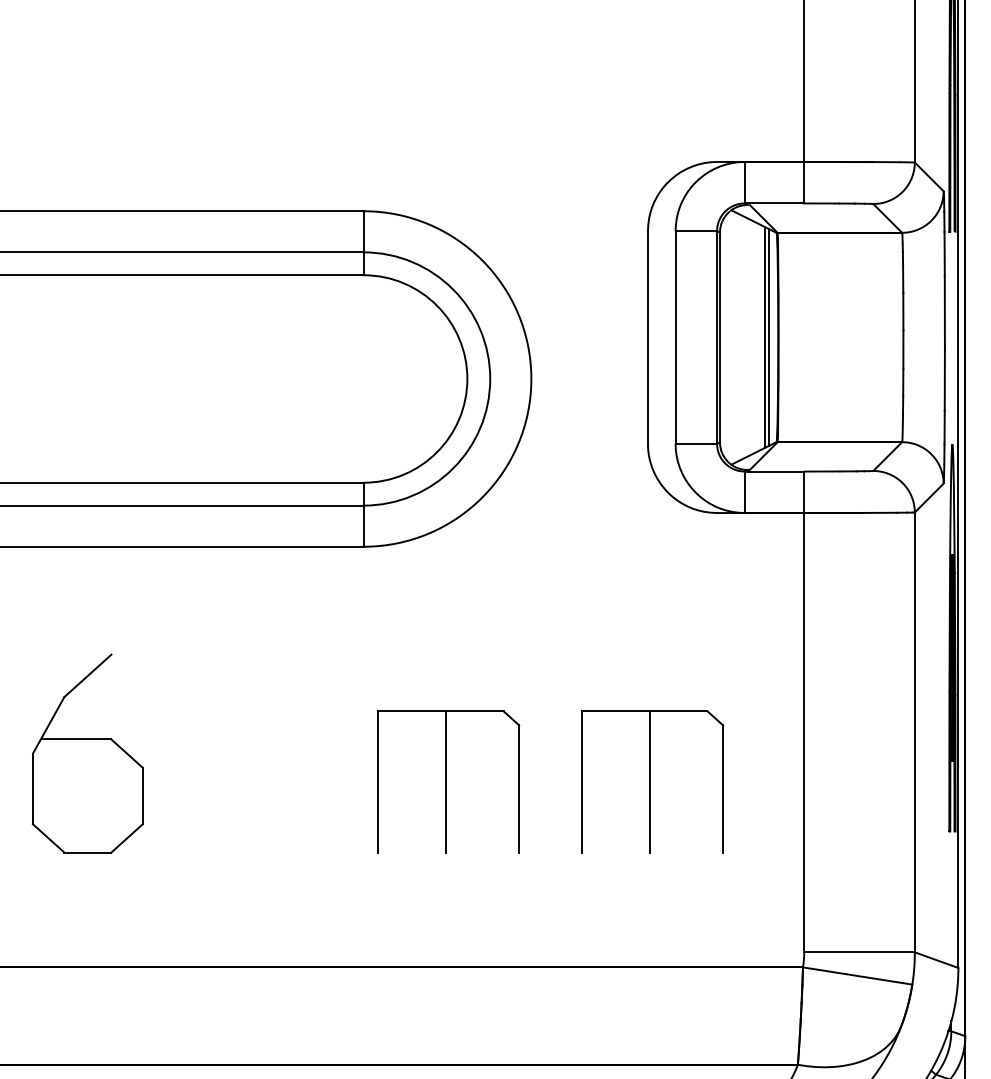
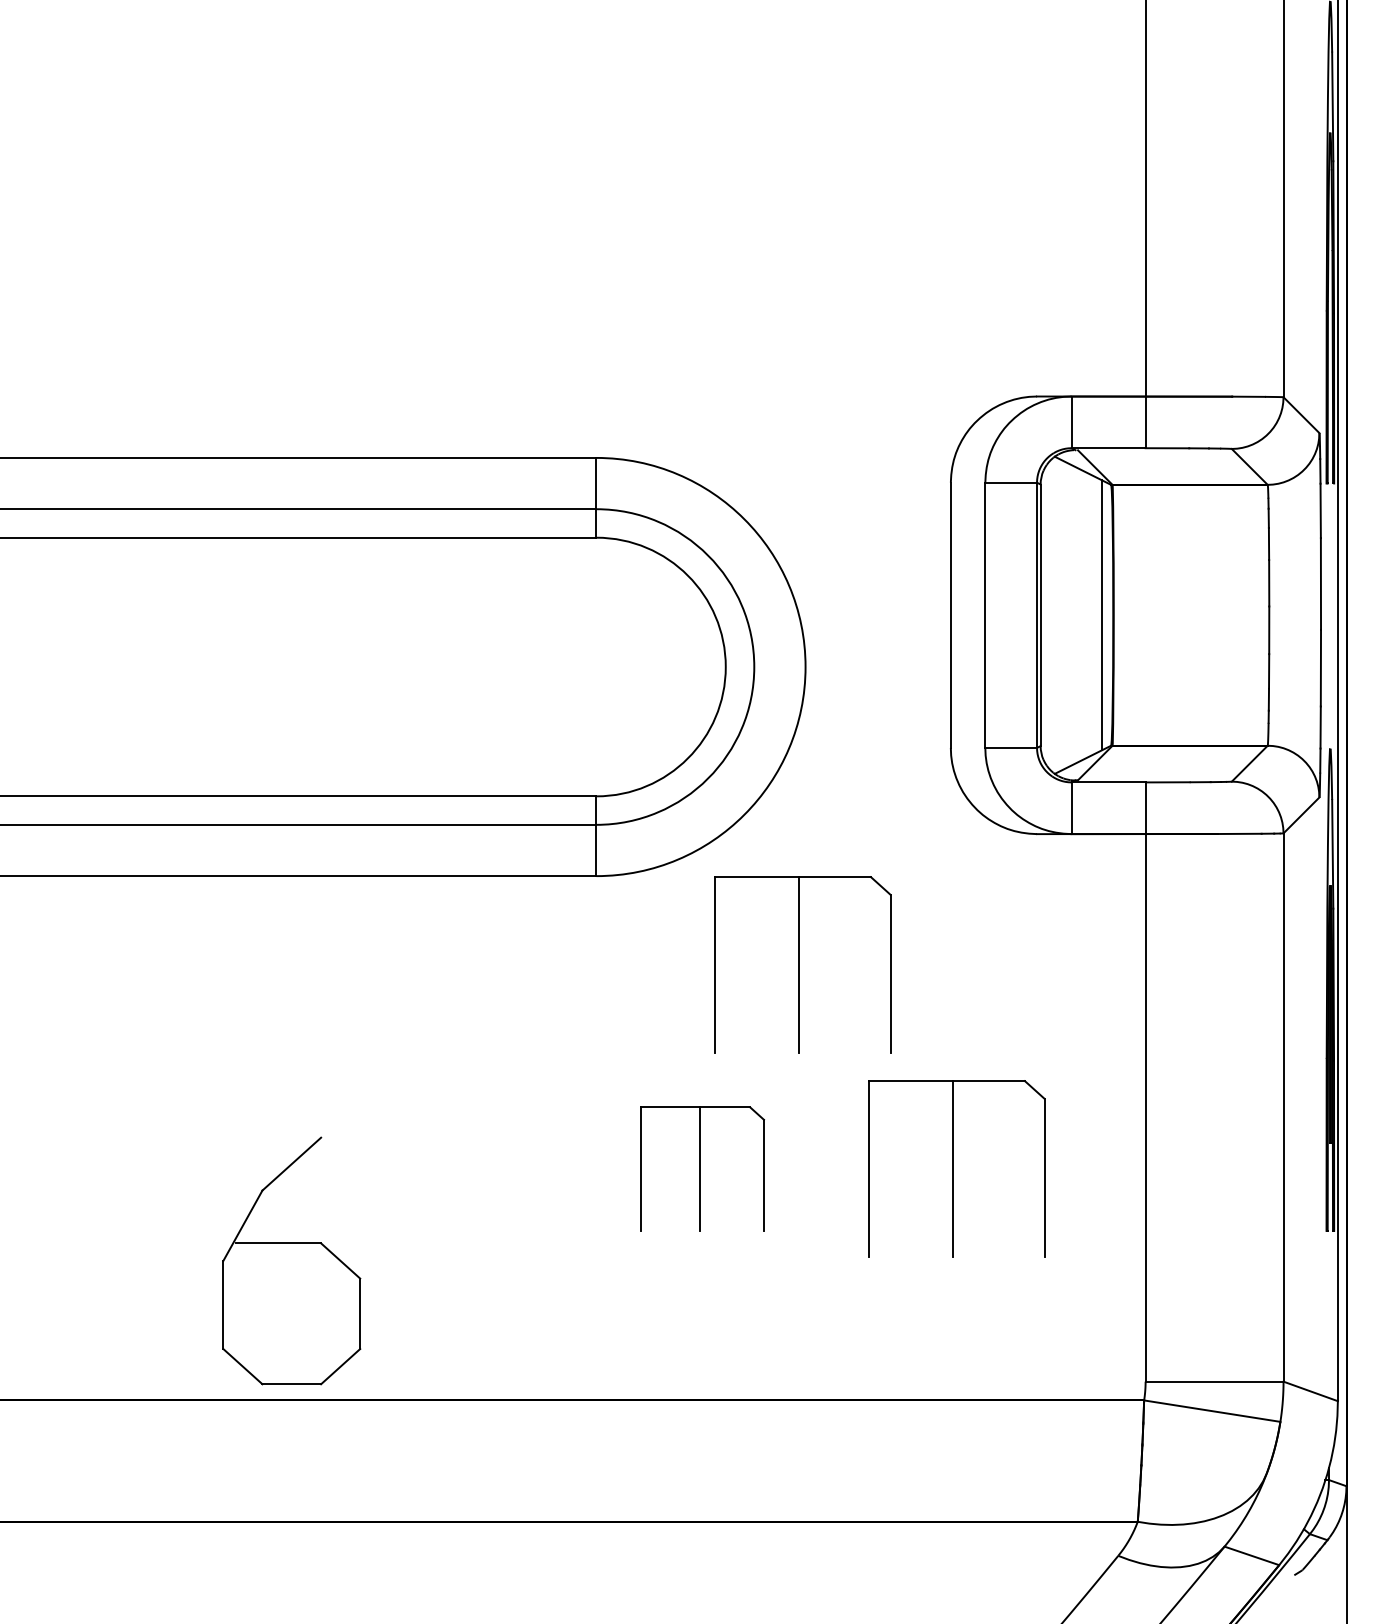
line: (764, 337) -> (1096, 615), removed
part: (528, 617) -> (802, 964), added
part: (87, 753) -> (291, 1260), moved
part: (448, 781) -> (702, 1168), size x0.7

